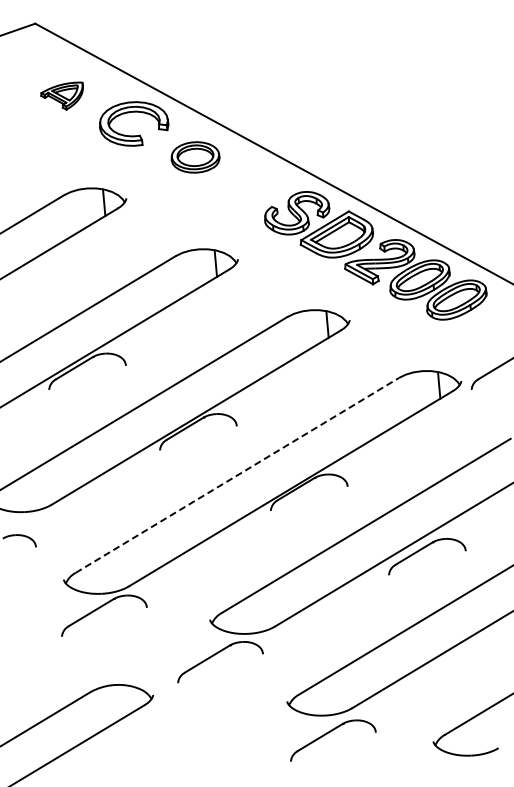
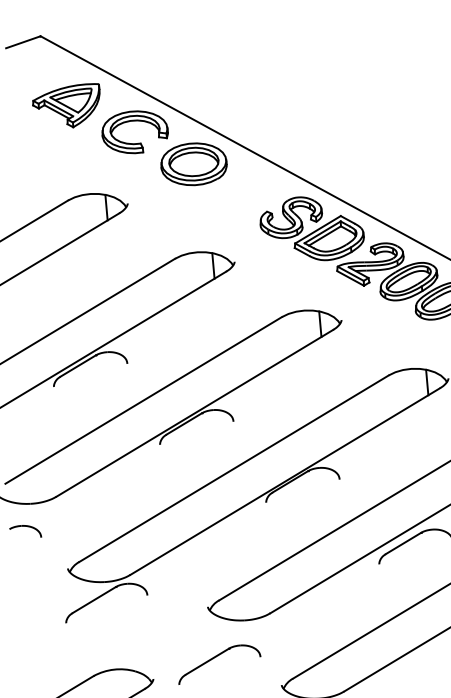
part: (61, 95) -> (65, 105), size x1.67
part: (195, 157) -> (193, 164), size x1.43
line: (237, 475) -> (234, 468), dashed -> solid
part: (217, 654) -> (216, 657), moved

